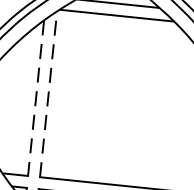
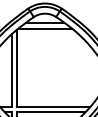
line: (48, 93) -> (17, 67), dashed -> solid
line: (35, 98) -> (11, 70), dashed -> solid

